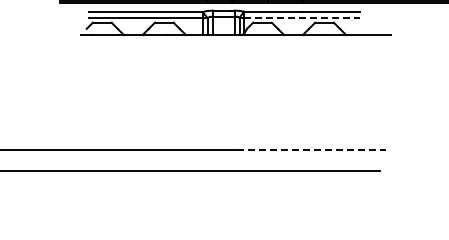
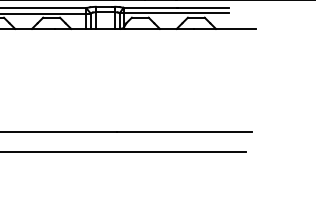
line: (302, 17) -> (176, 13), dashed -> solid
line: (311, 149) -> (184, 132), dashed -> solid

